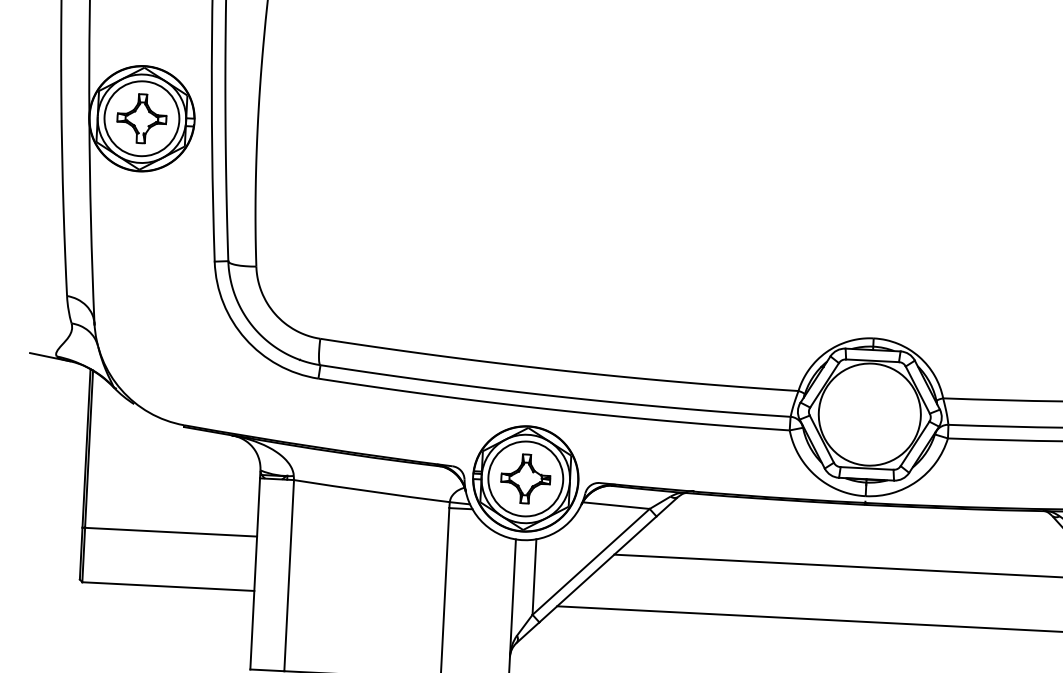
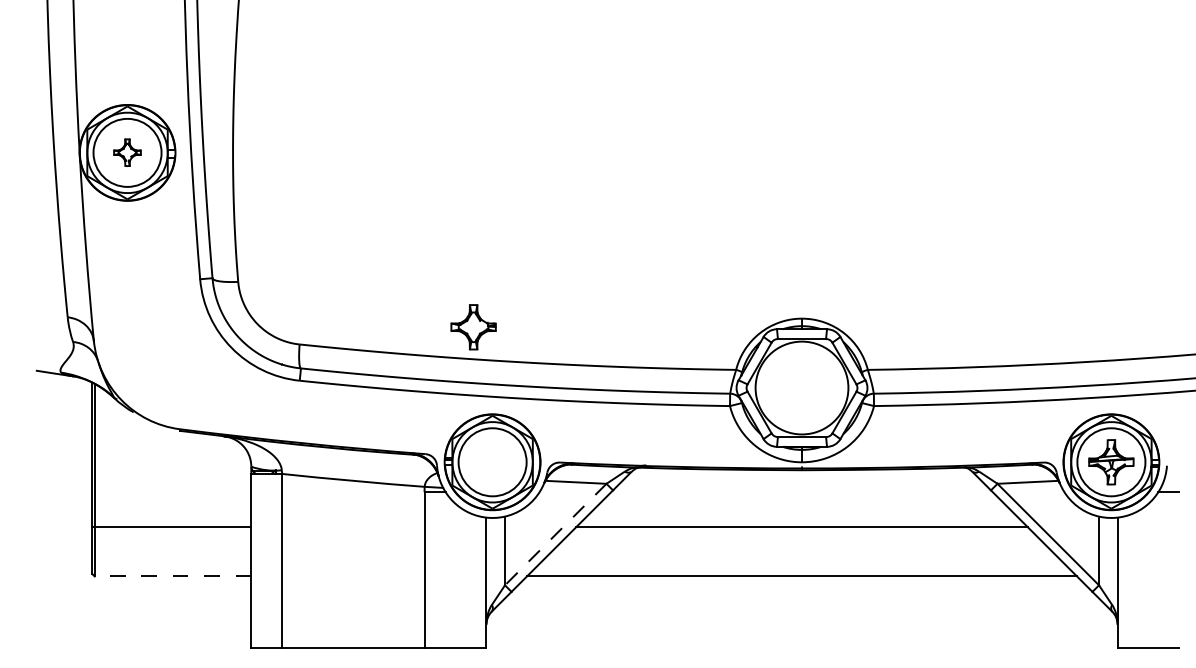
part: (141, 118) -> (127, 152), size x0.6
part: (525, 479) -> (473, 327), moved
line: (590, 561) -> (555, 534), solid -> dashed
line: (167, 586) -> (172, 576), solid -> dashed

